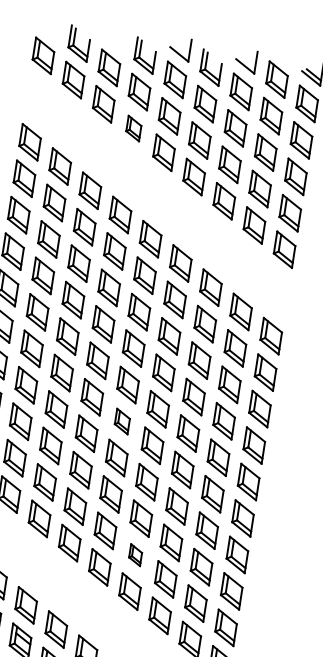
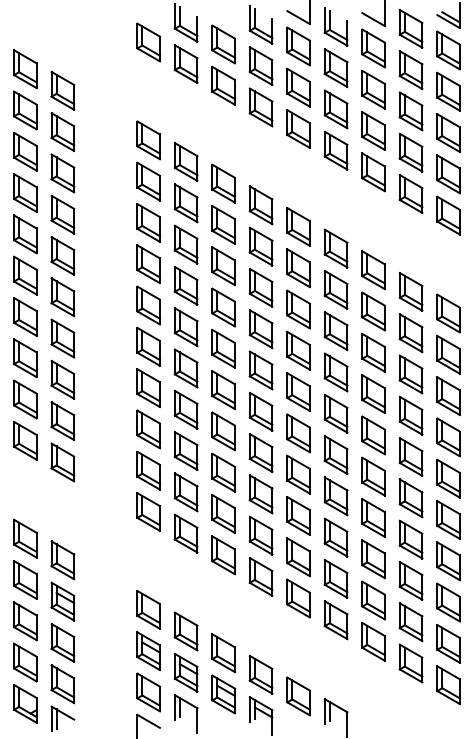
part: (133, 128) -> (260, 107), size x1.43
part: (122, 421) -> (298, 433), size x1.43
part: (135, 554) -> (335, 578), size x1.67

